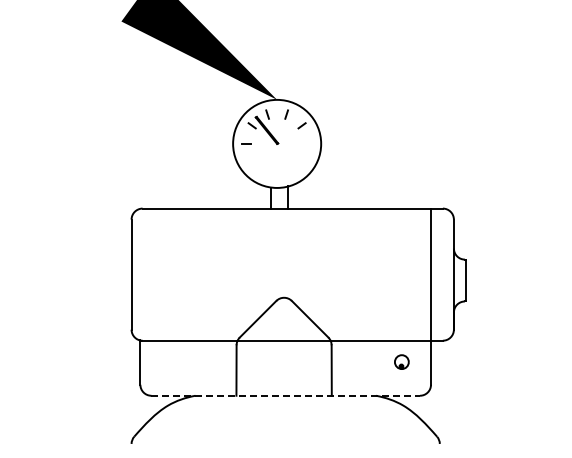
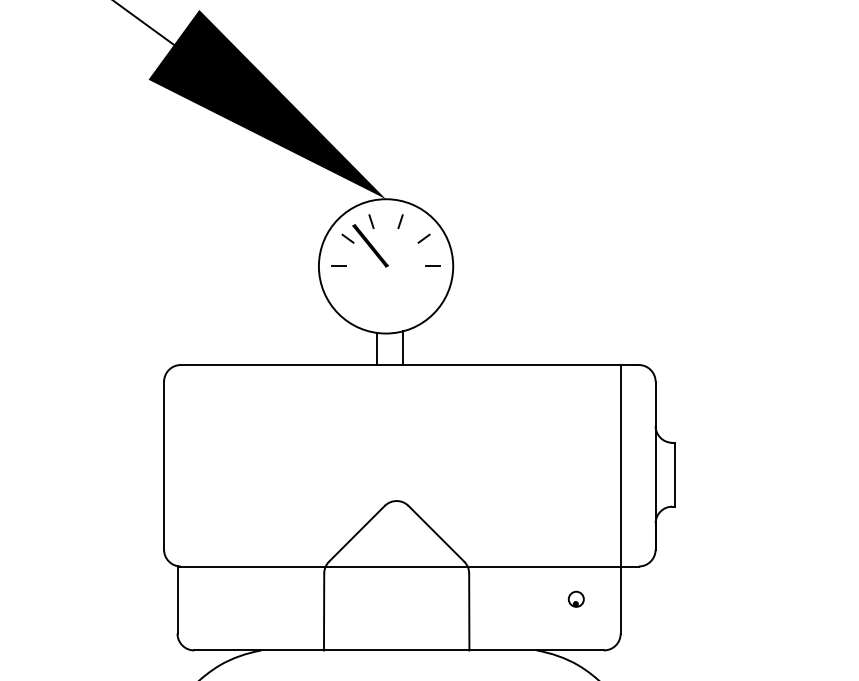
line: (307, 143) -> (432, 265), added
part: (401, 362) -> (575, 599), size x0.71
line: (286, 395) -> (400, 650), dashed -> solid

